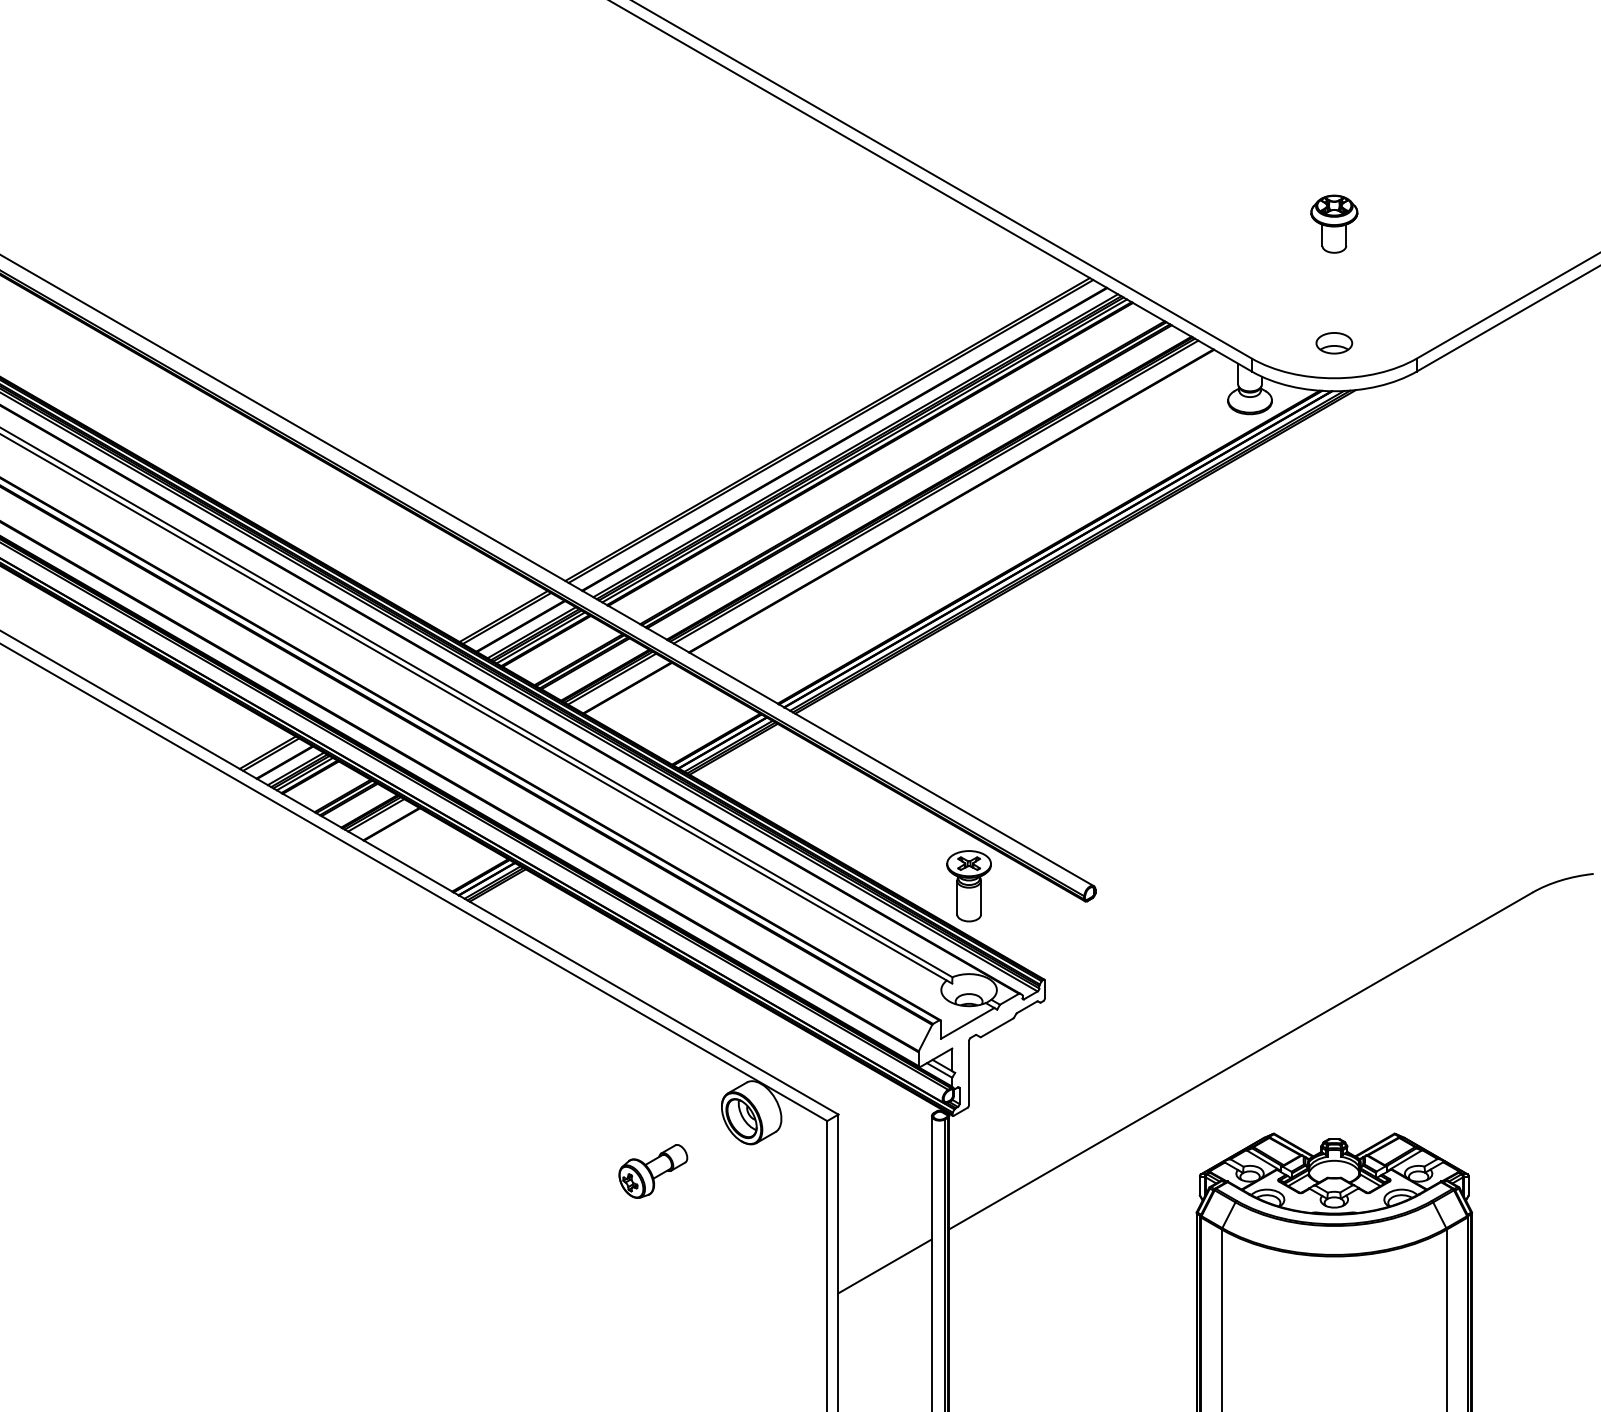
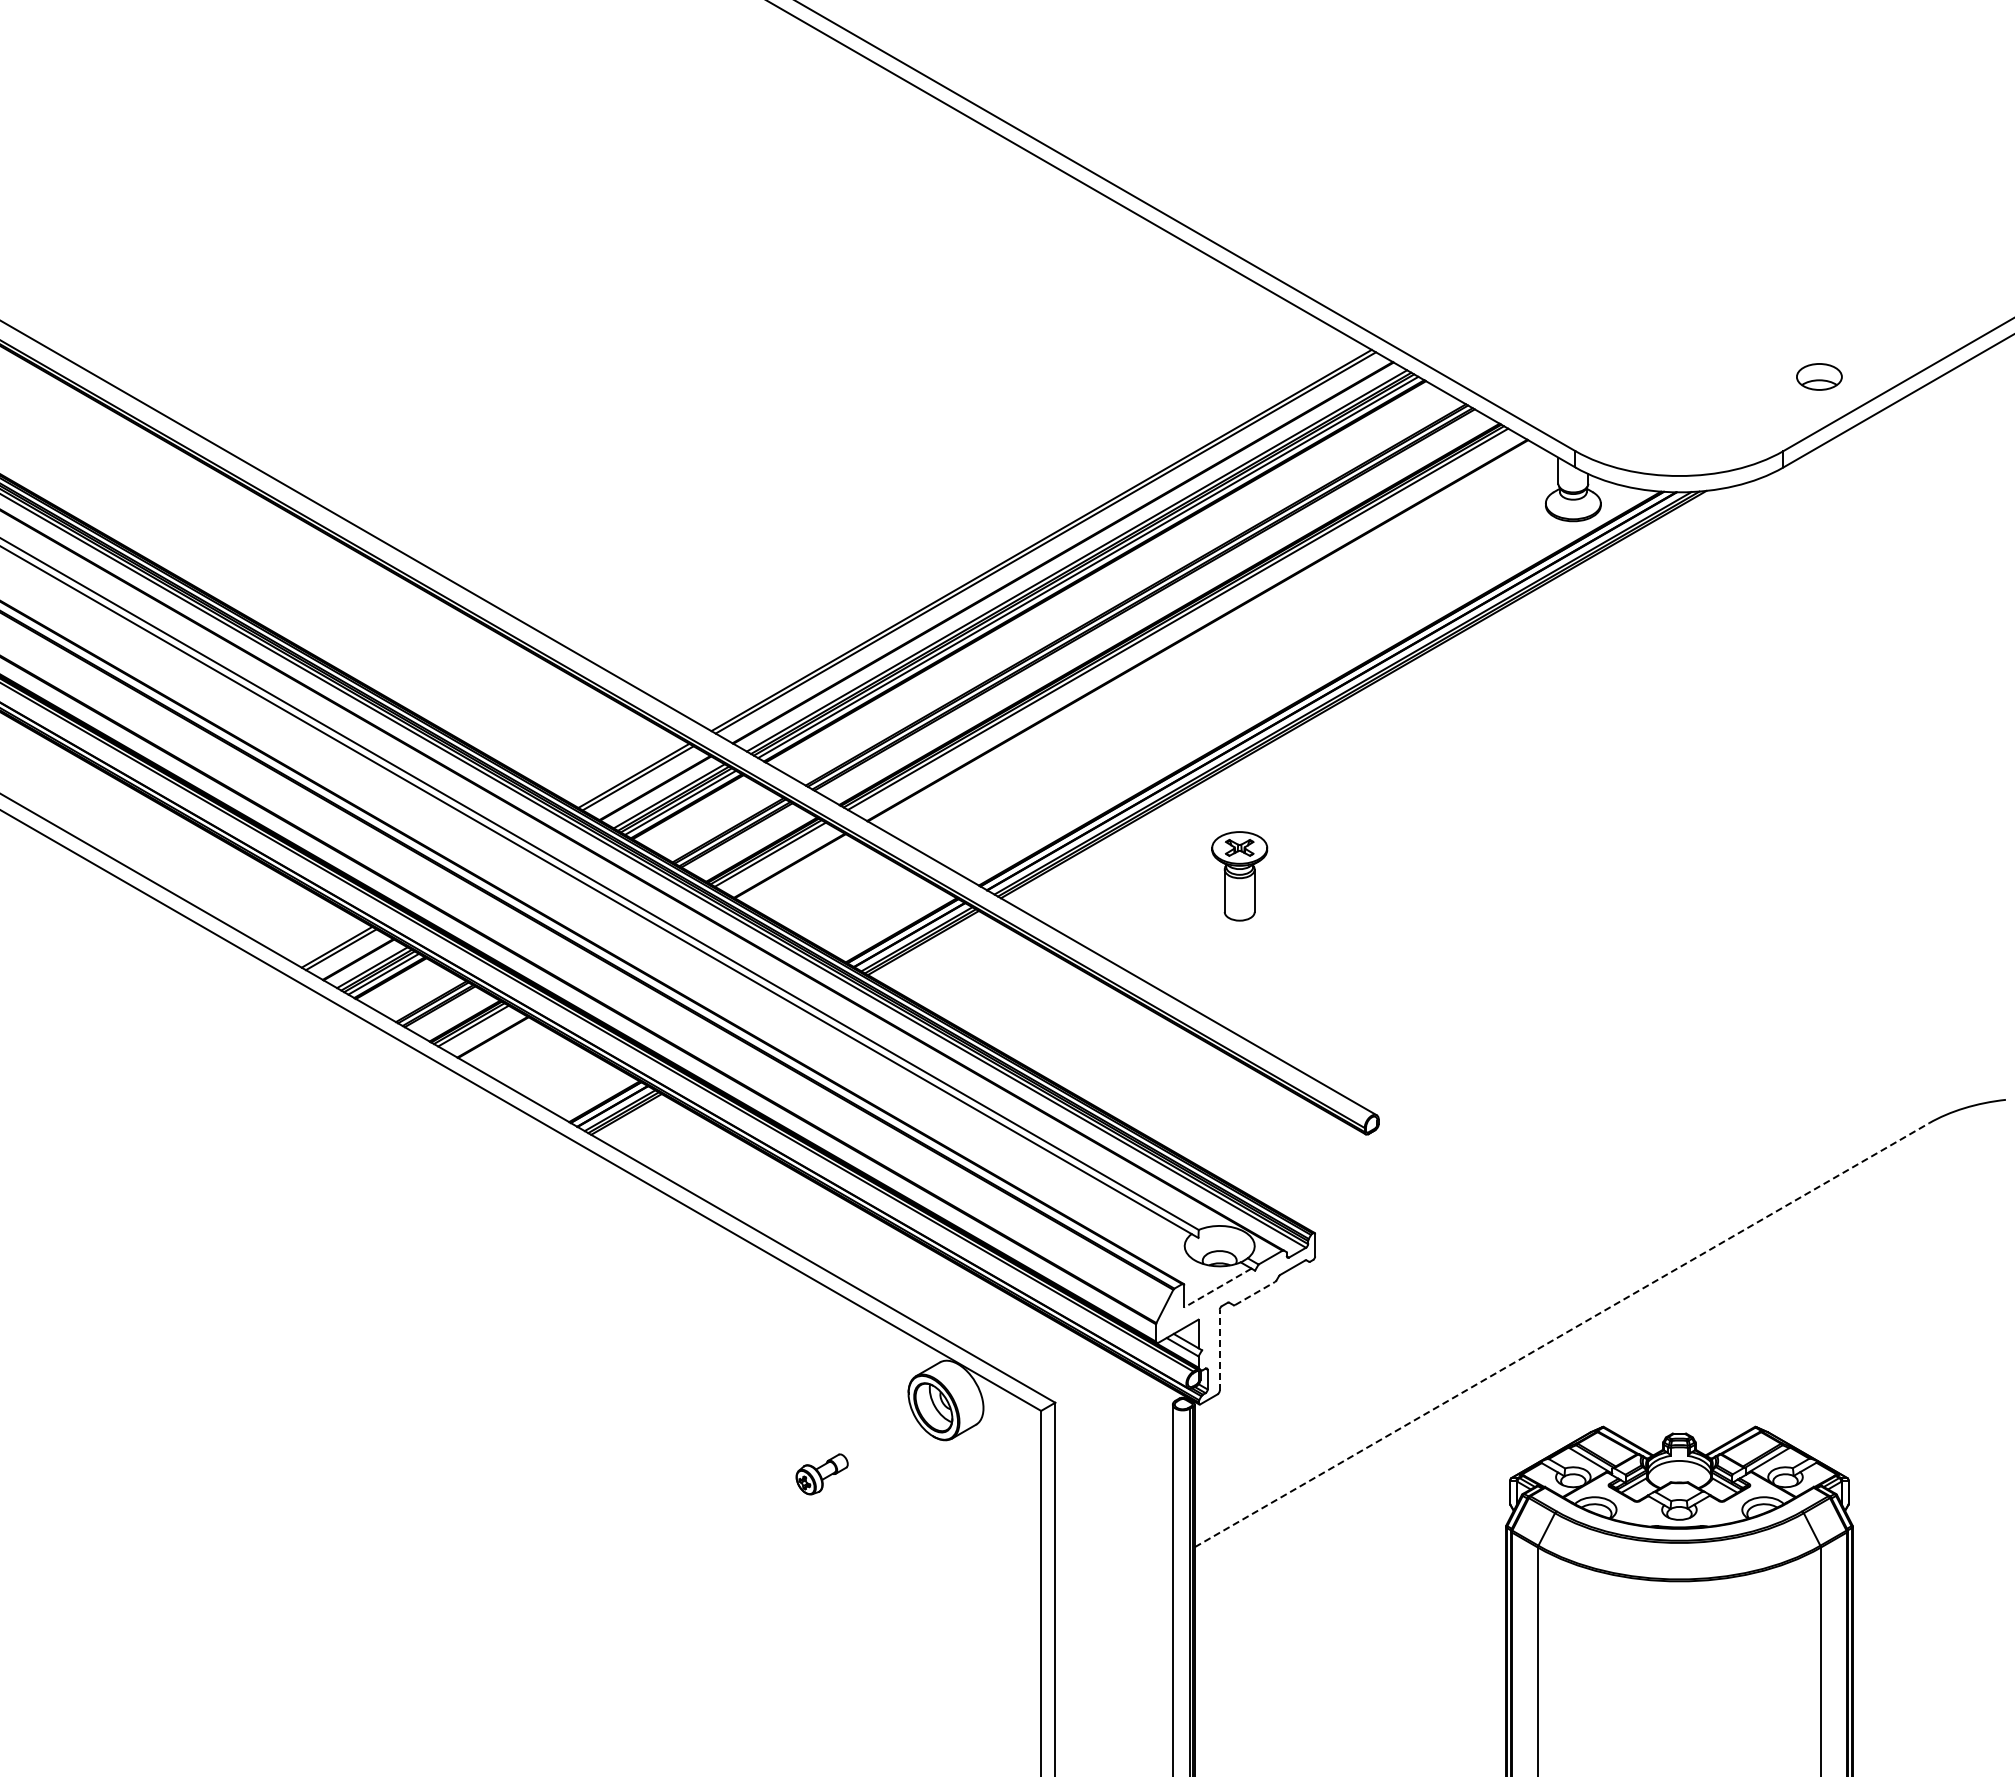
part: (1334, 223) -> (1679, 281), removed
part: (1334, 342) -> (1819, 376), moved
part: (968, 886) -> (1239, 876), moved
line: (967, 1023) -> (1217, 1288), solid -> dashed
line: (997, 1027) -> (1255, 1293), solid -> dashed
line: (1240, 1061) -> (1561, 1335), solid -> dashed
line: (968, 1072) -> (1219, 1349), solid -> dashed
part: (652, 1171) -> (821, 1474), size x0.6
line: (884, 1266) -> (1113, 1593), removed

